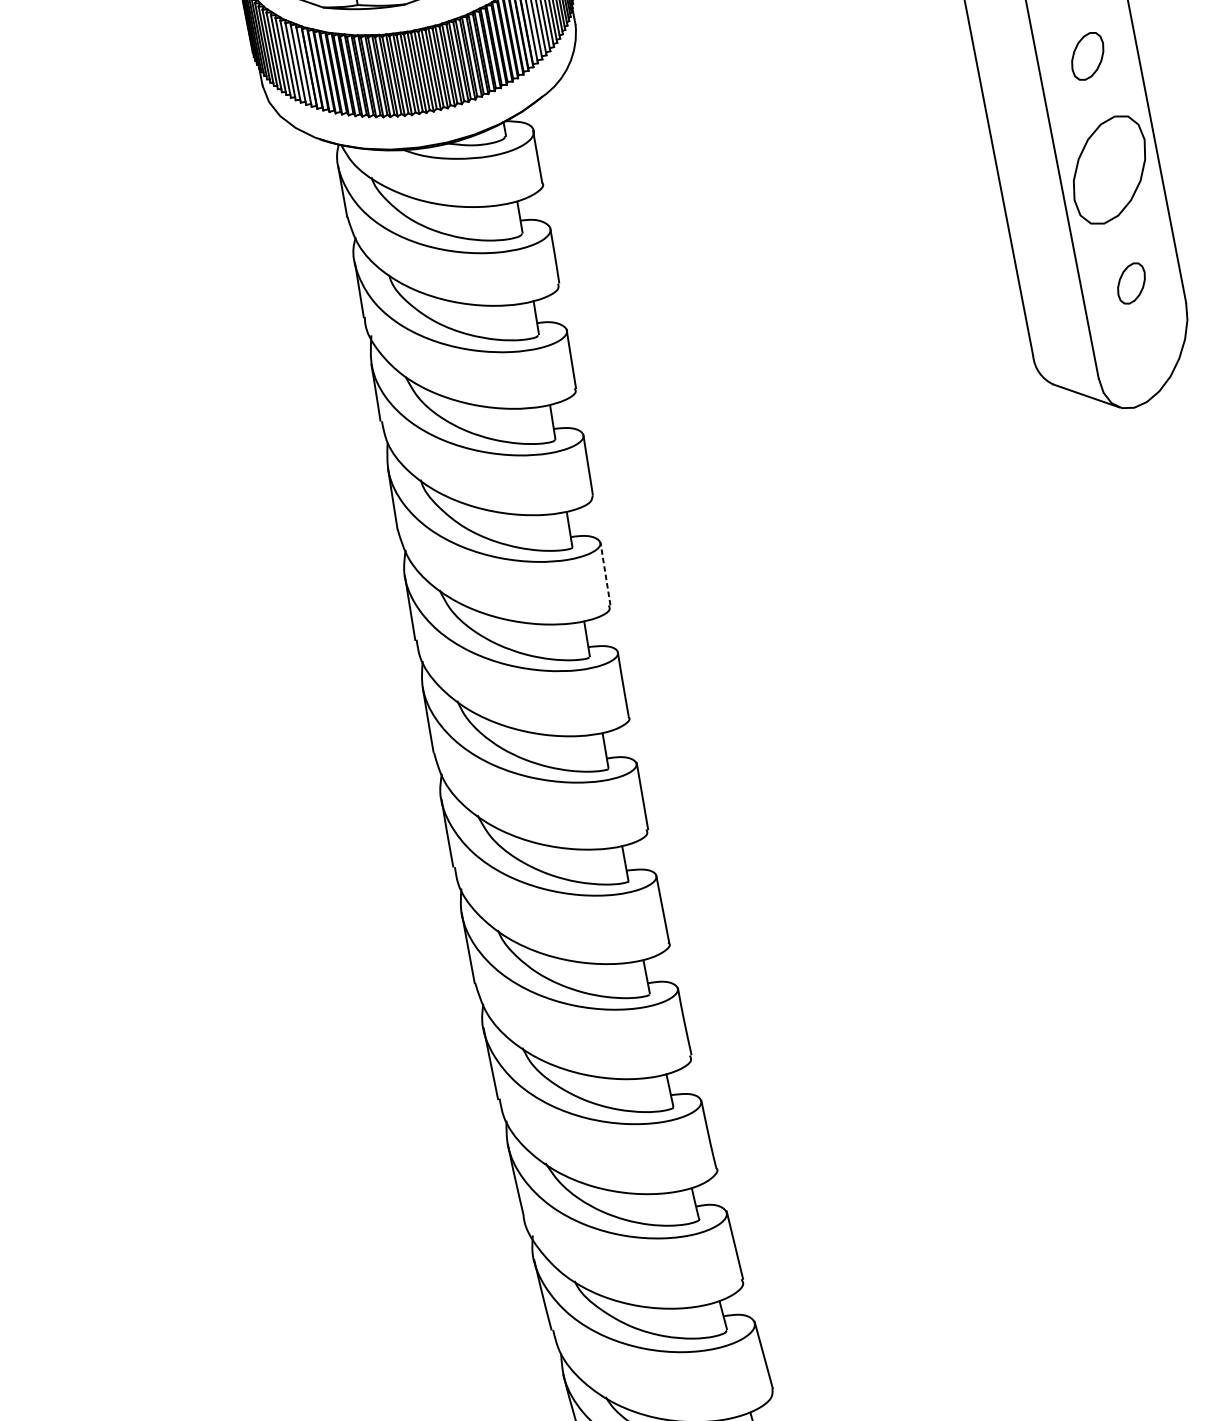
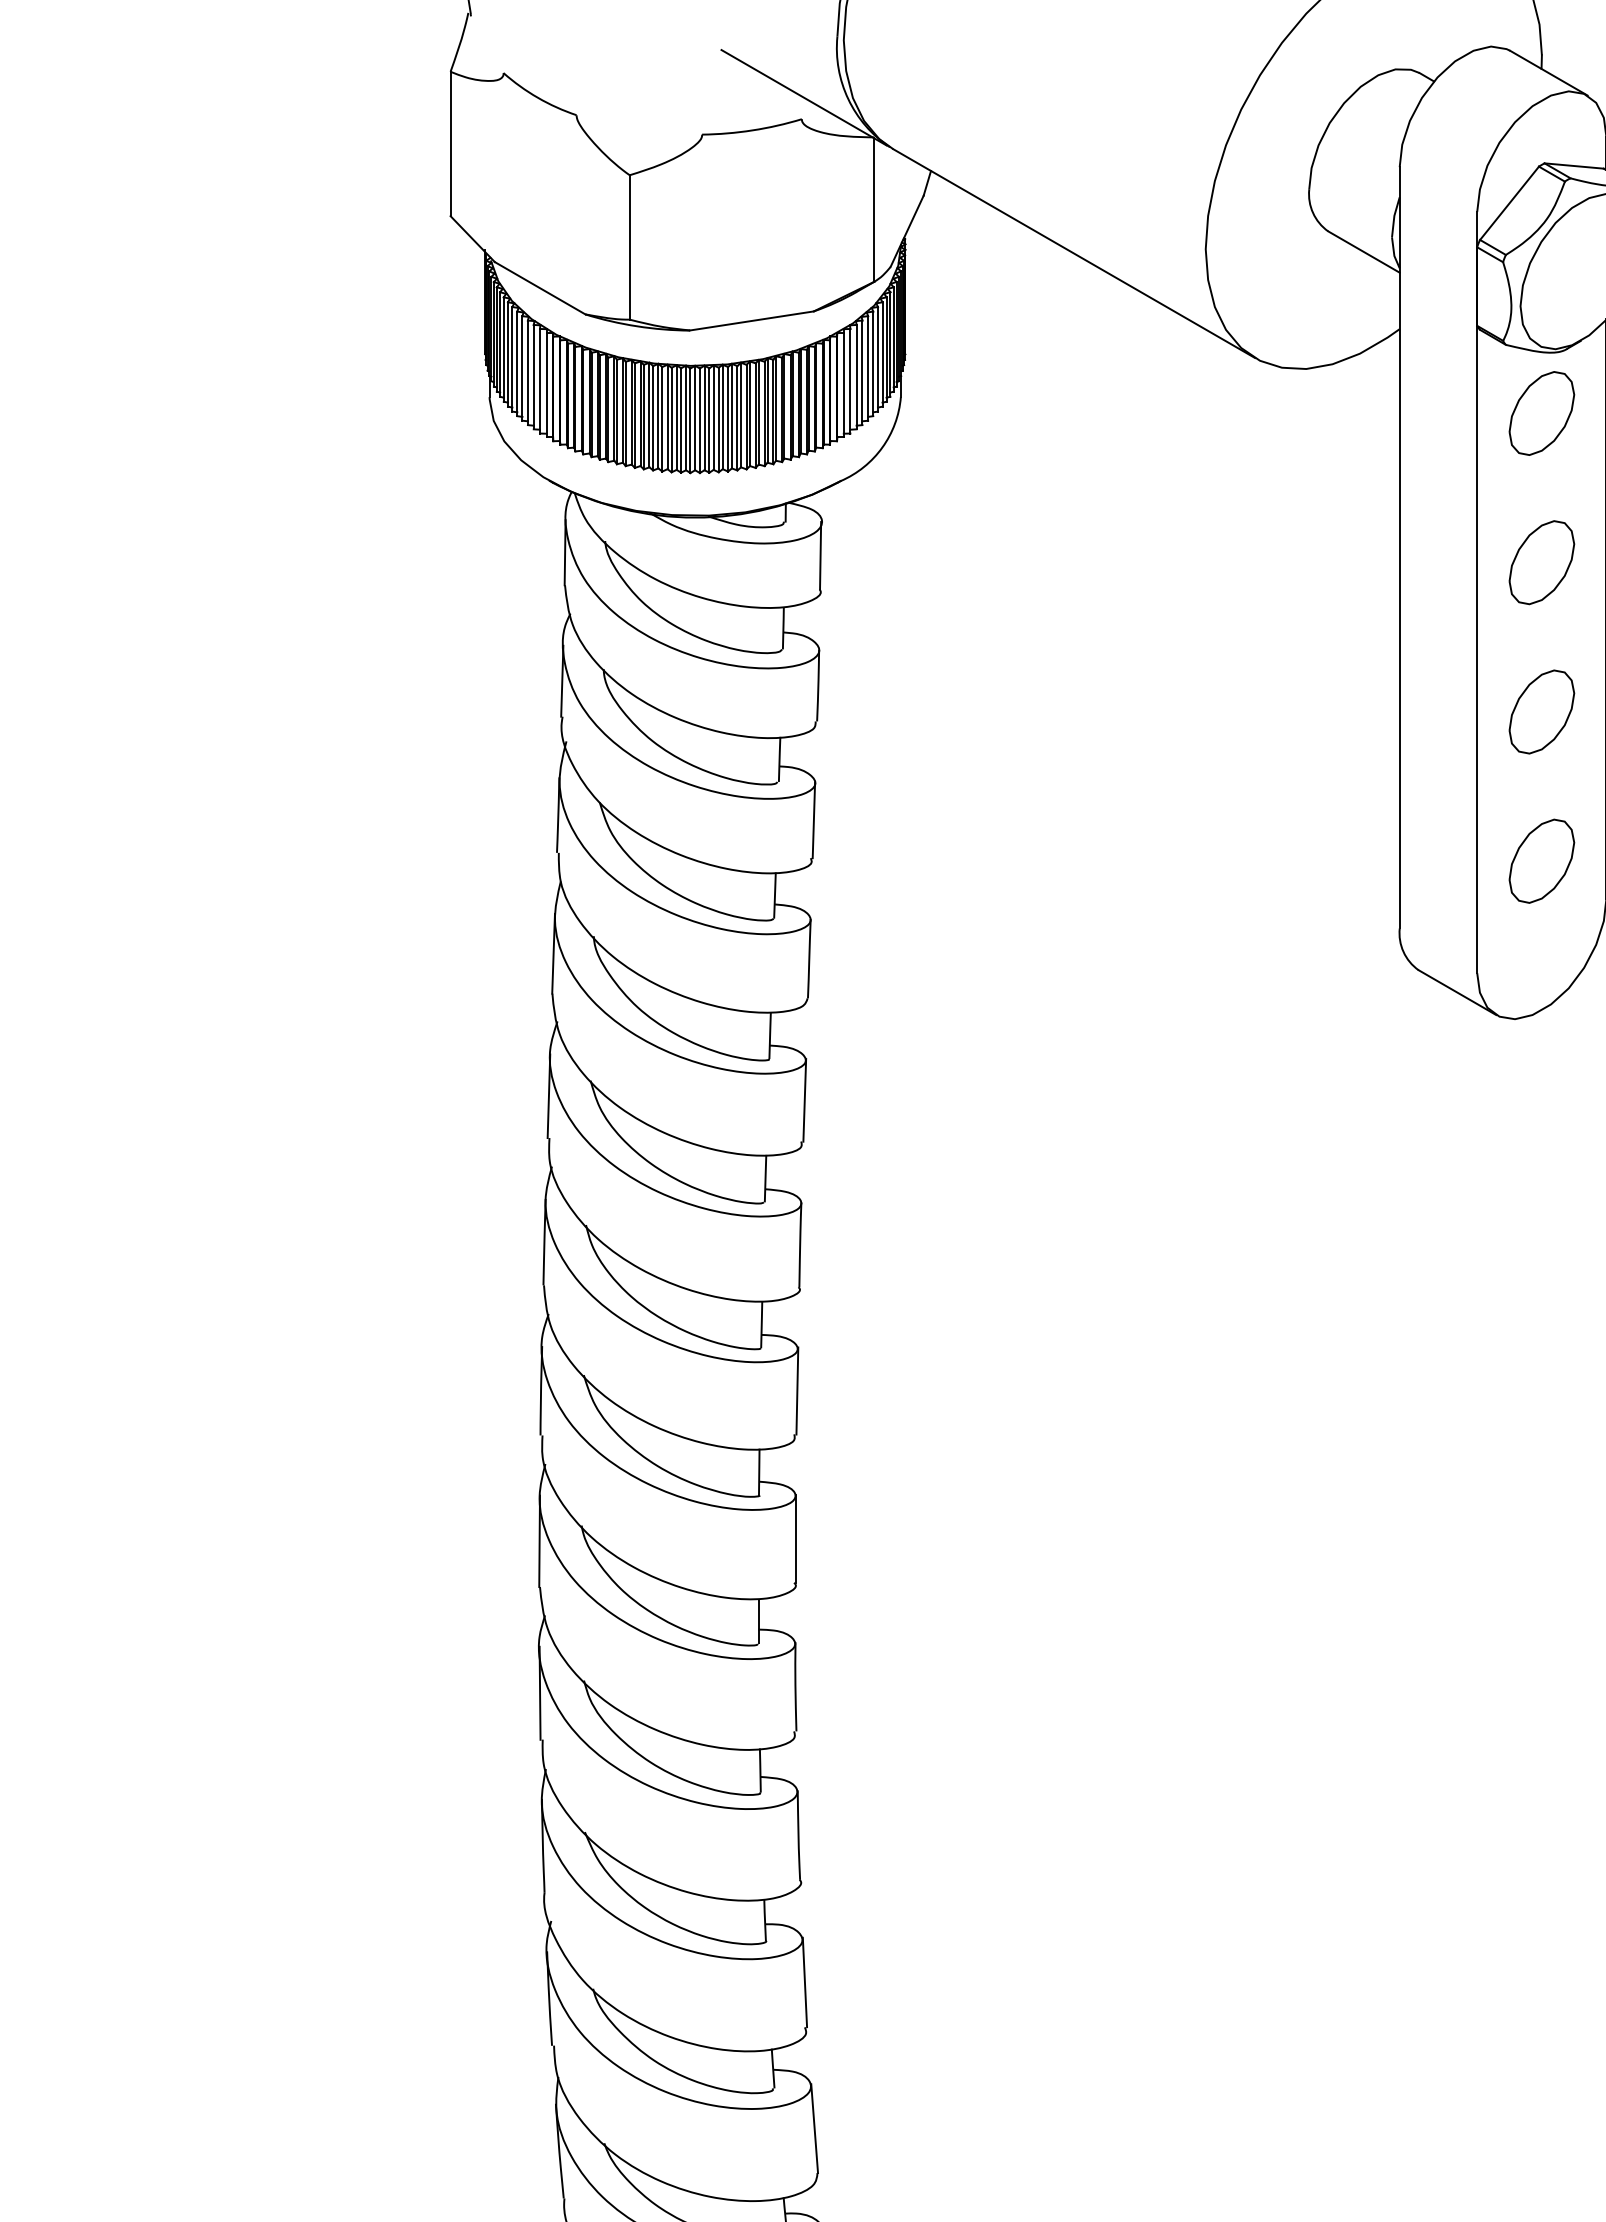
part: (1087, 56) -> (1541, 562), size x1.43
part: (1109, 169) -> (1541, 711), size x0.62
part: (1131, 283) -> (1541, 860), size x1.67
line: (605, 573) -> (804, 1099), dashed -> solid

